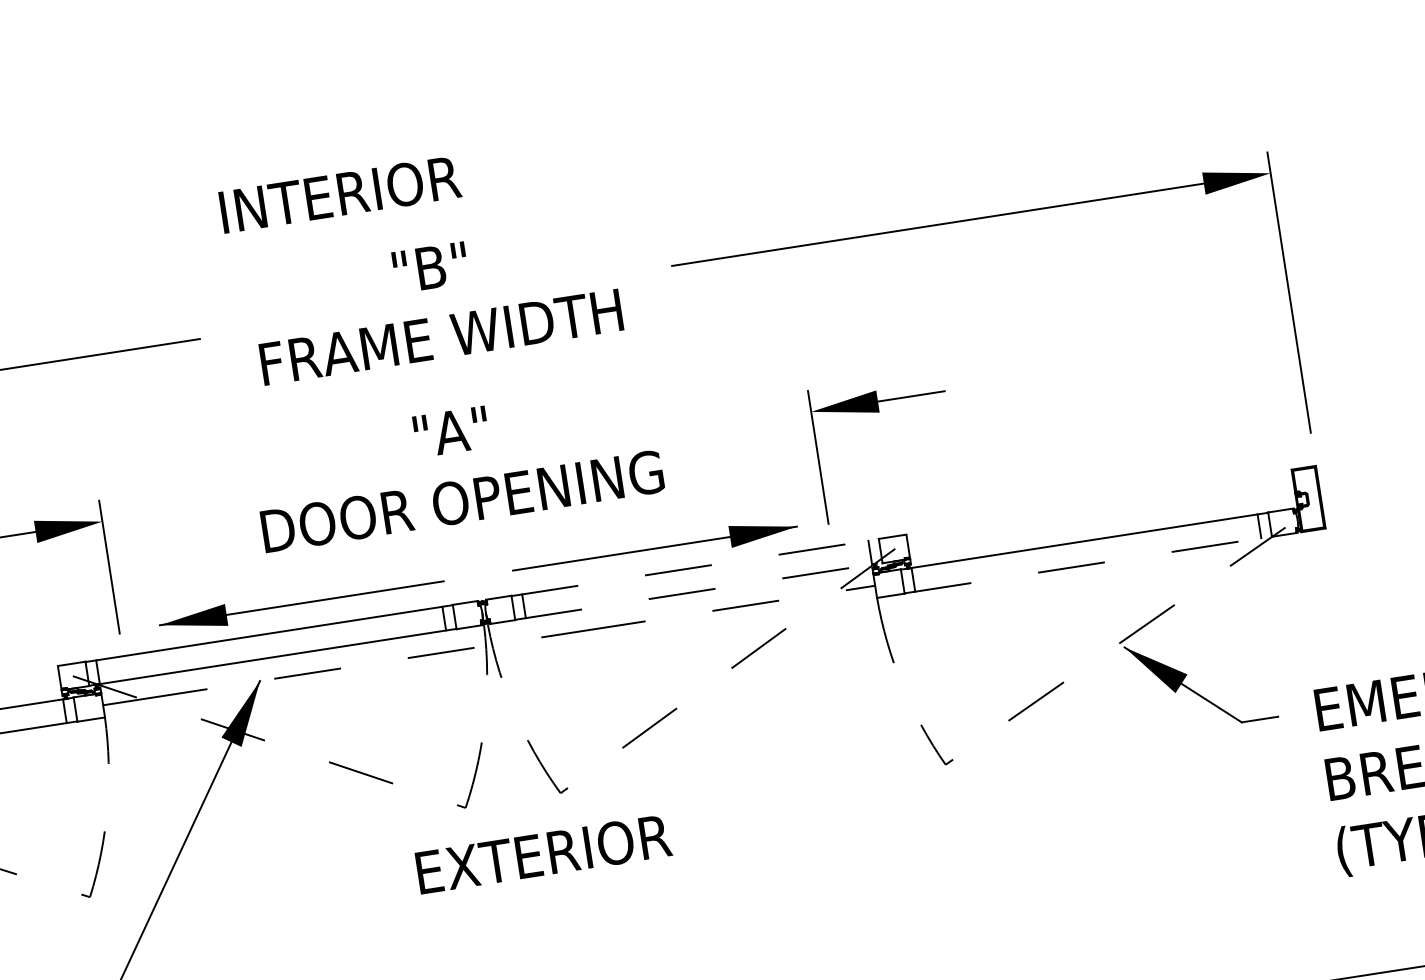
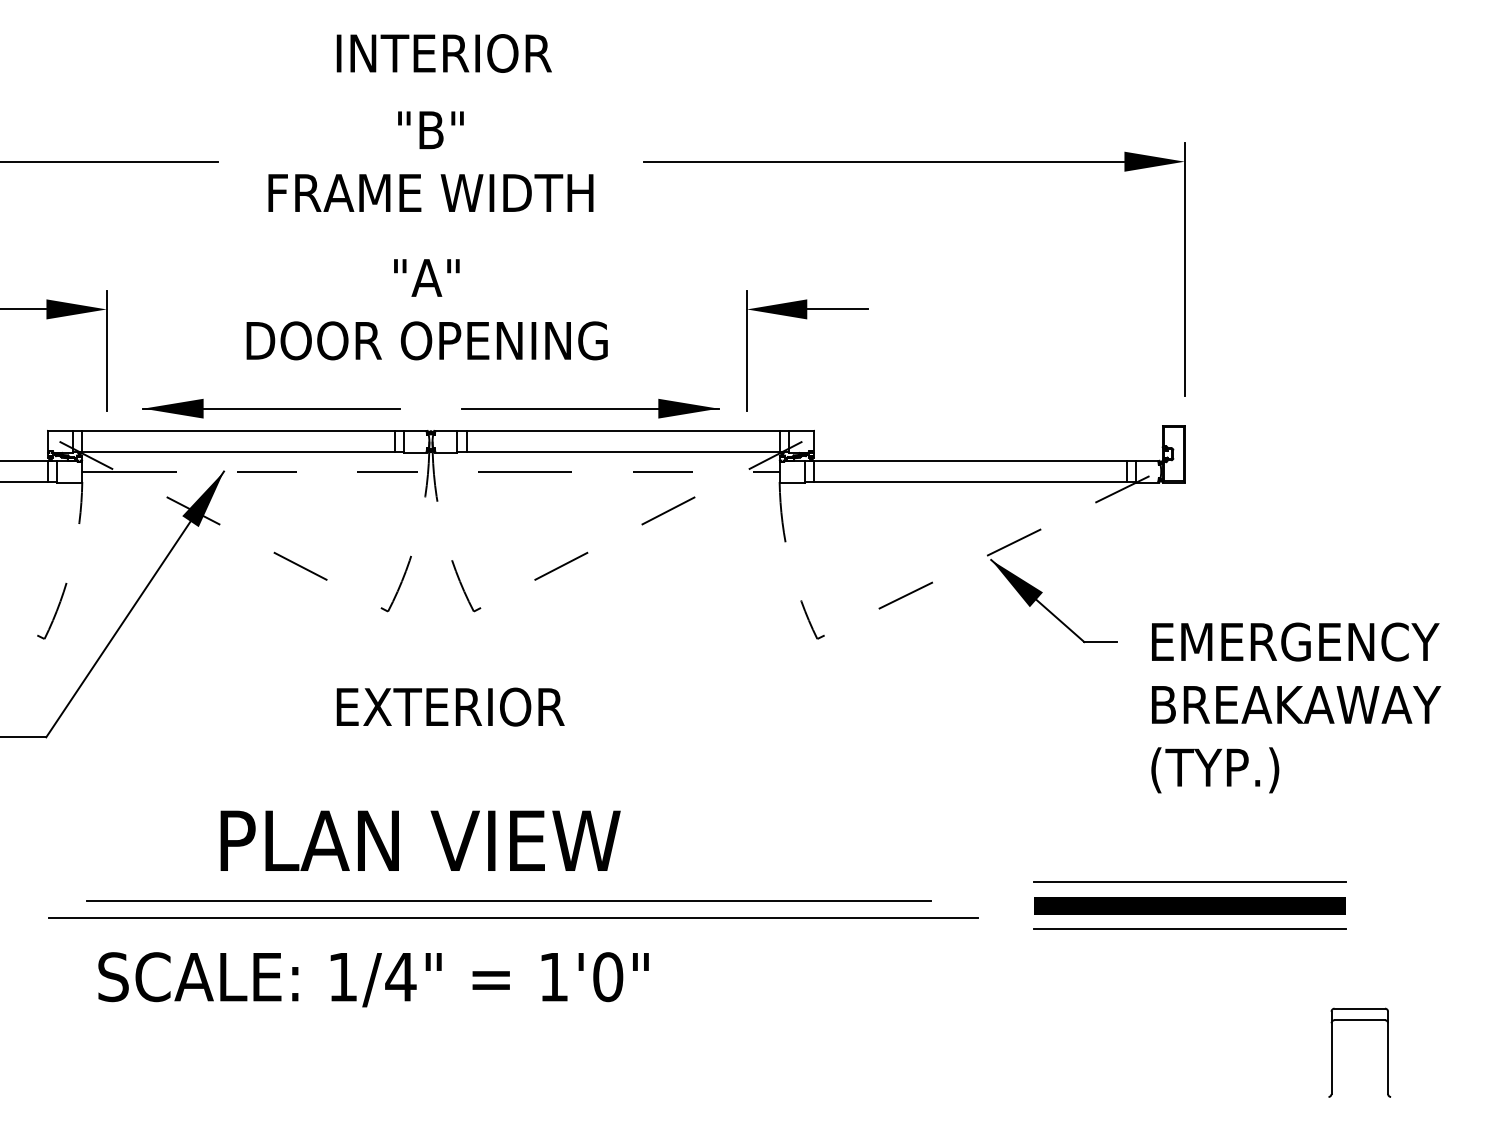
text: (339, 194) -> (443, 53), moved
line: (1088, 565) -> (970, 482), dashed -> solid
line: (695, 567) -> (623, 430), dashed -> solid
line: (699, 591) -> (623, 452), dashed -> solid
text: (543, 853) -> (450, 706), moved

